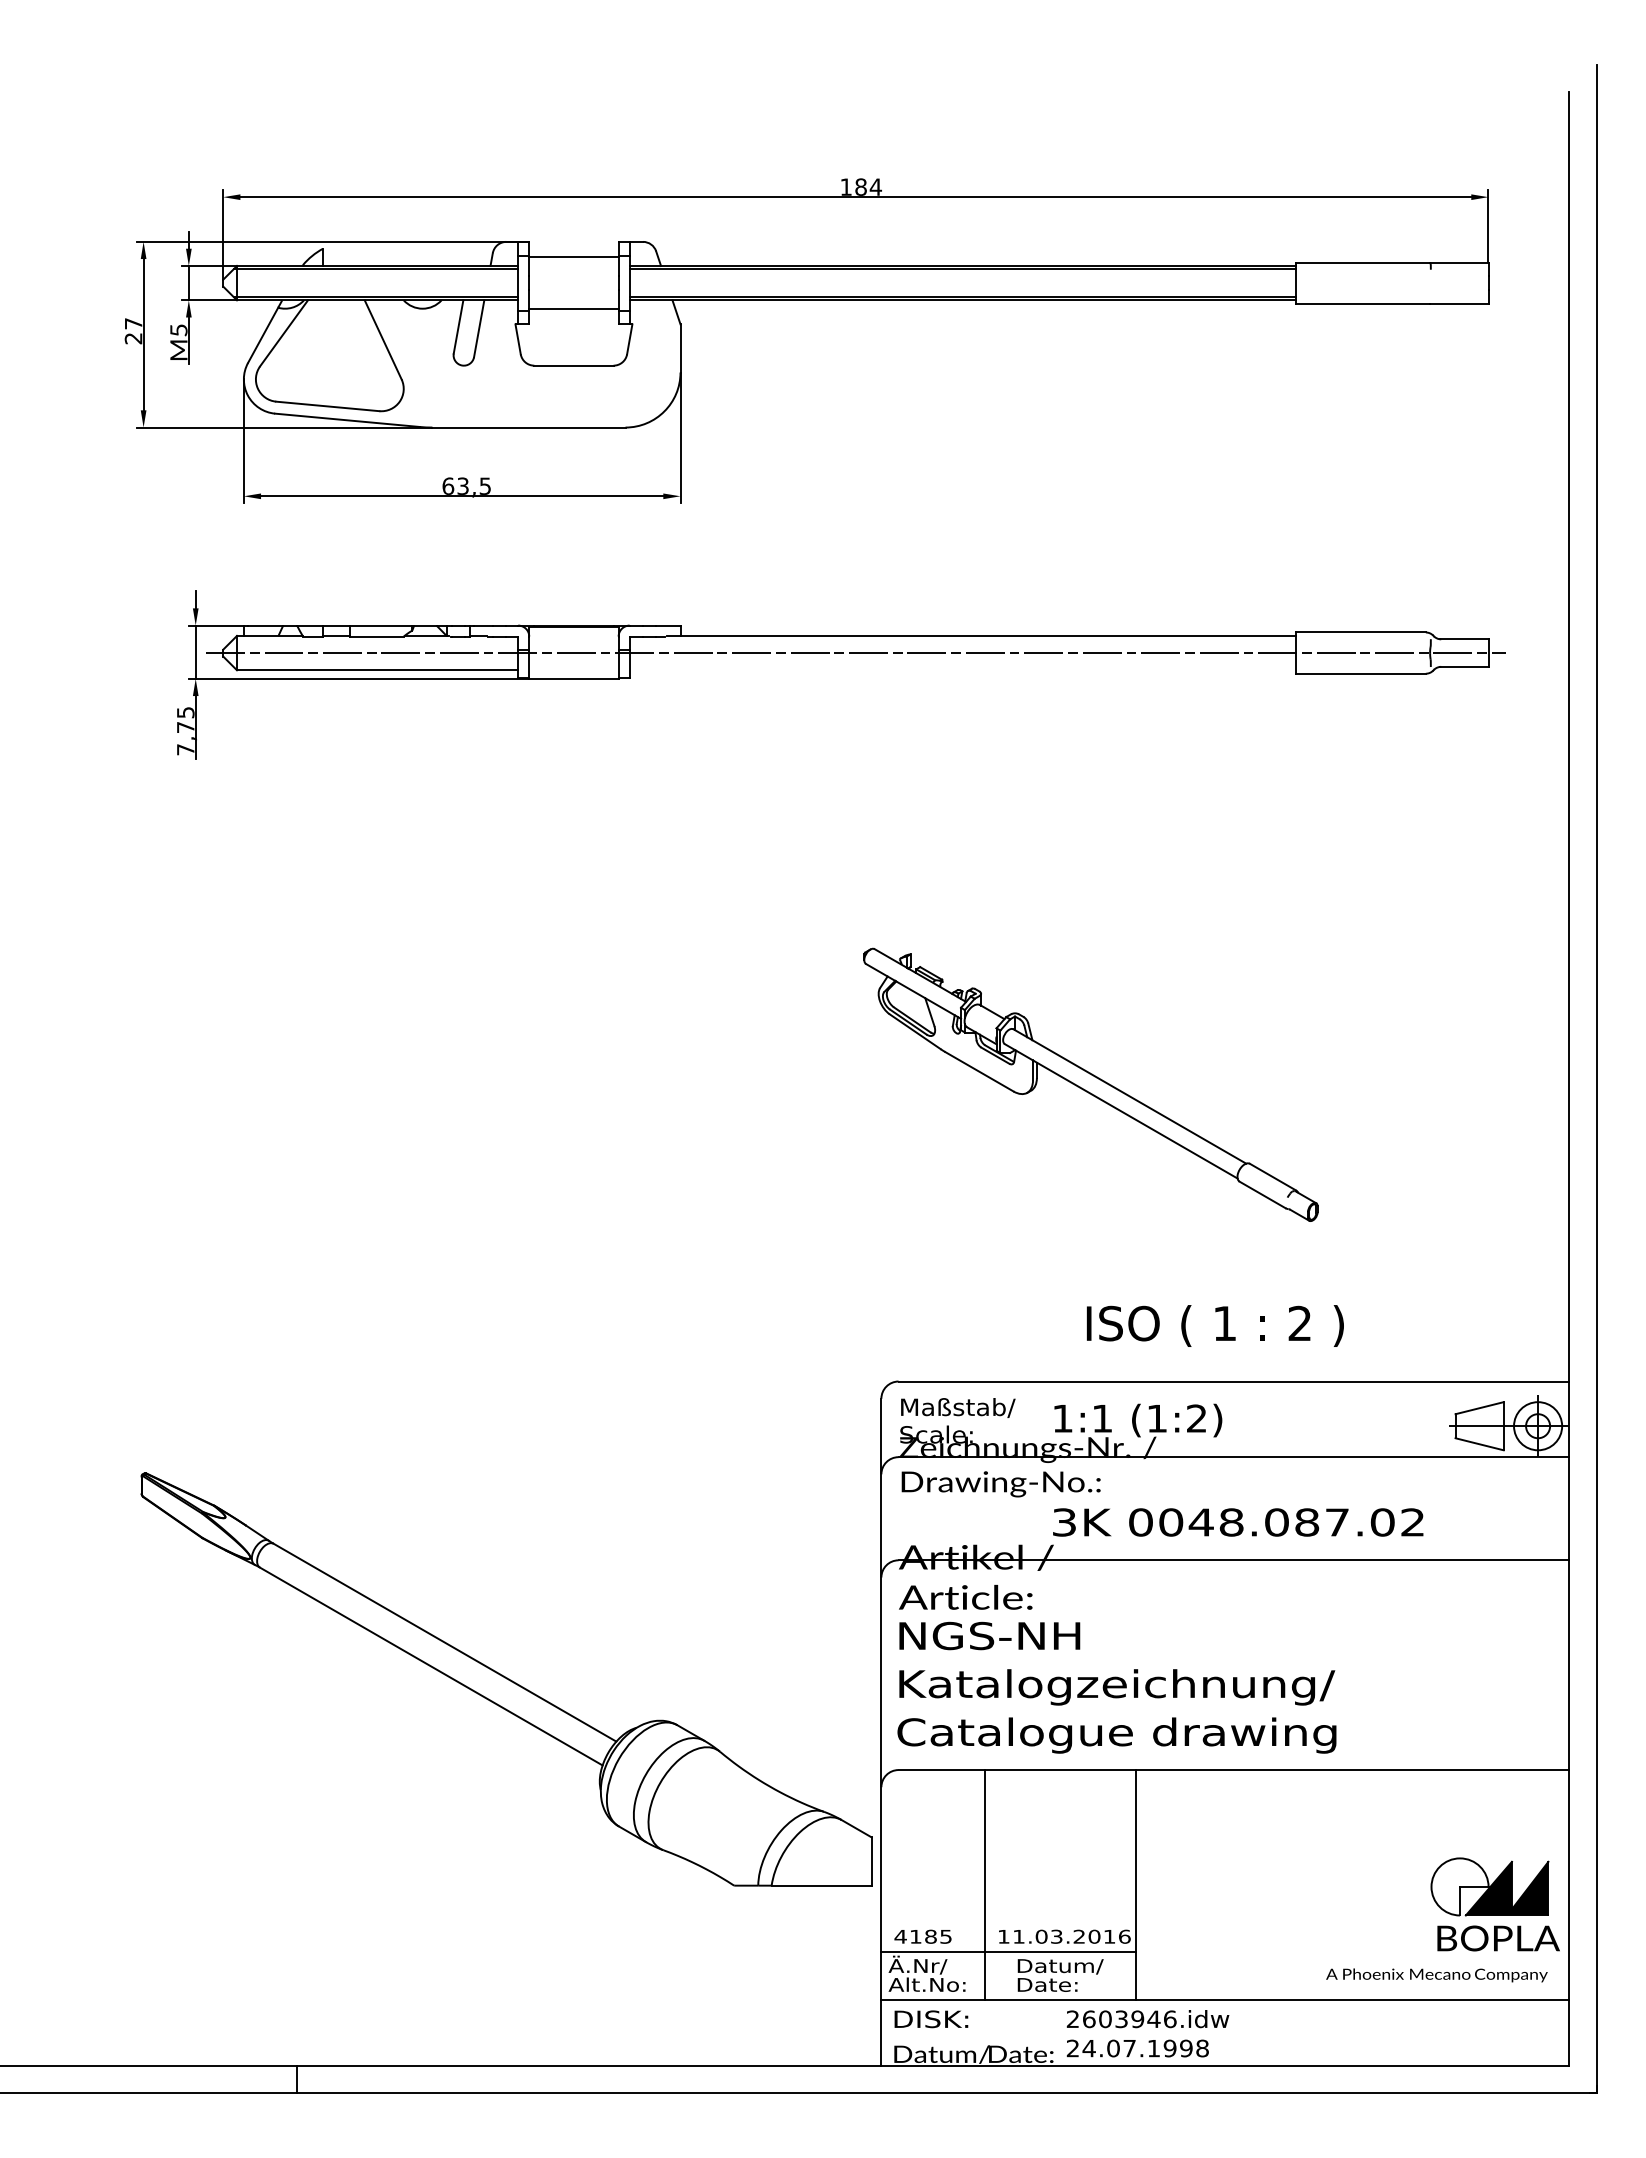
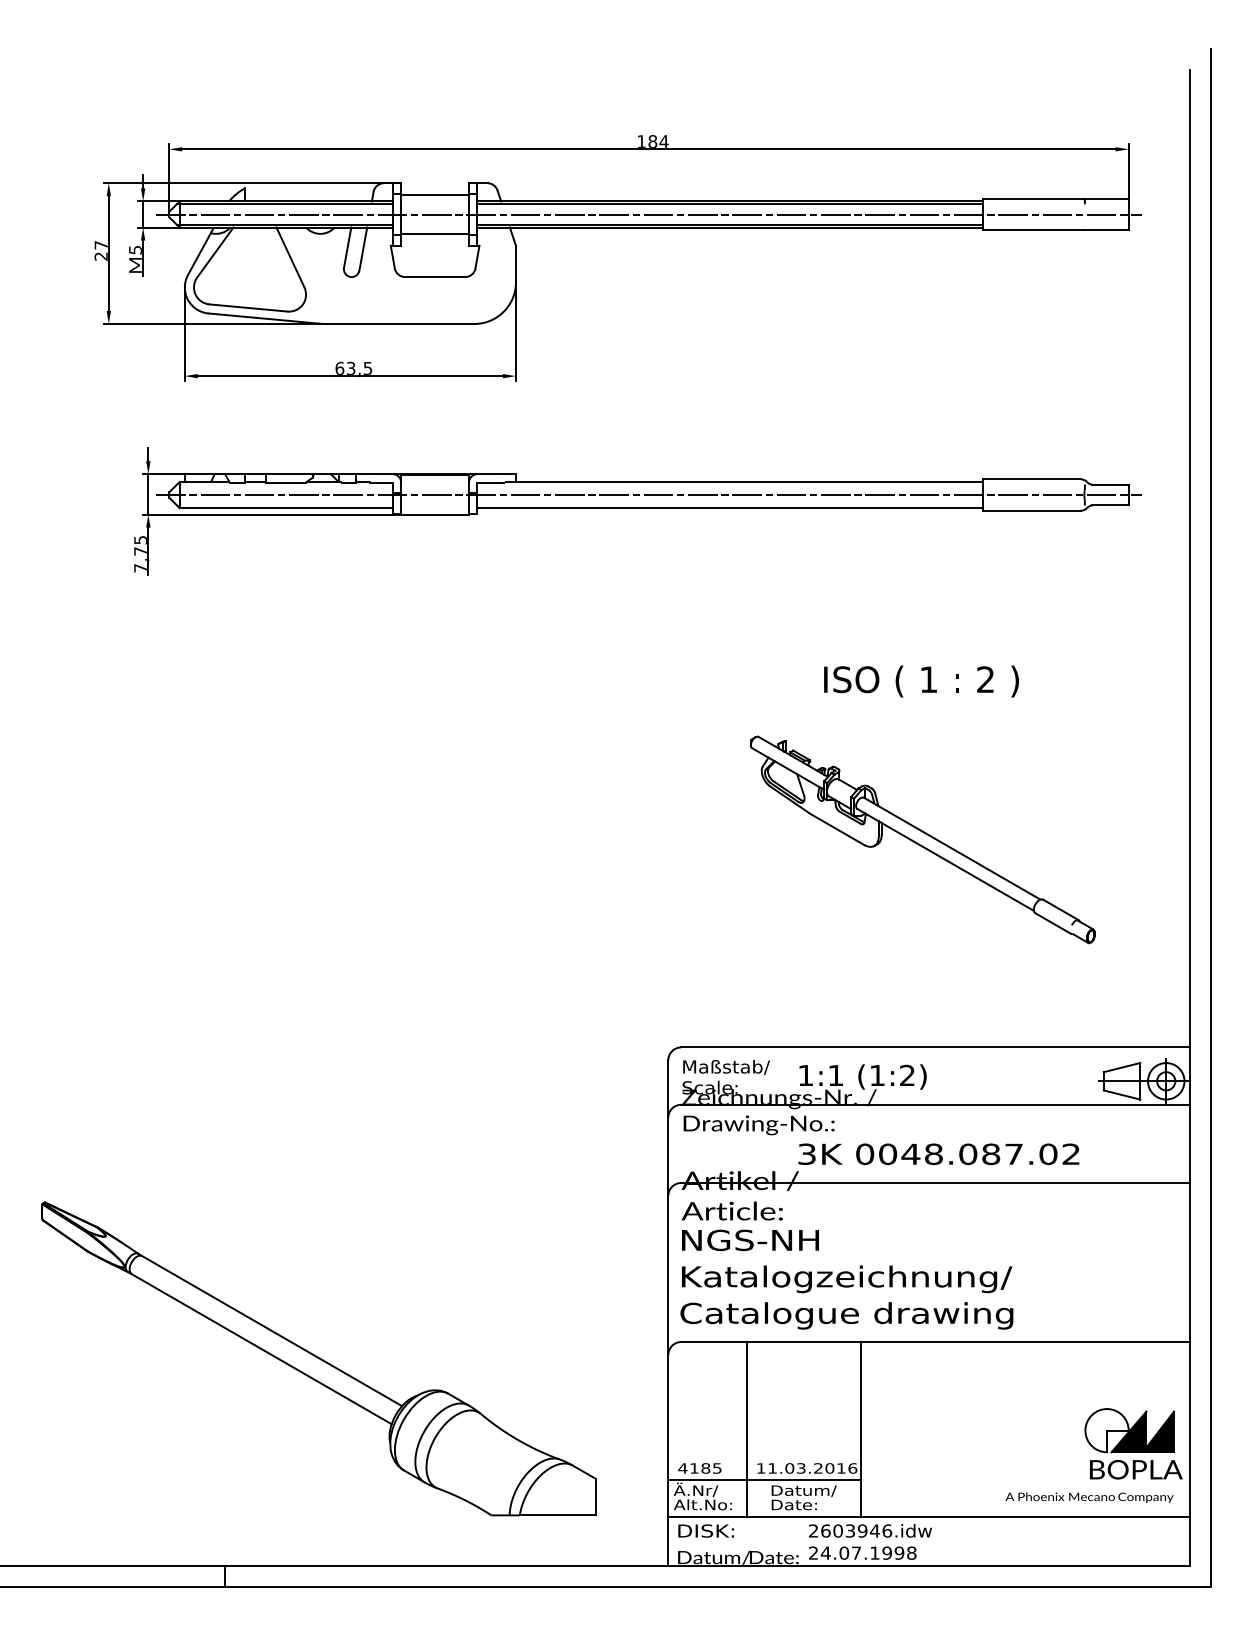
line: (855, 283) -> (648, 214), added
line: (962, 670) -> (729, 508), added
part: (1090, 1084) -> (922, 839), moved
text: (1215, 1325) -> (921, 681), moved
part: (506, 1679) -> (318, 1359), moved

